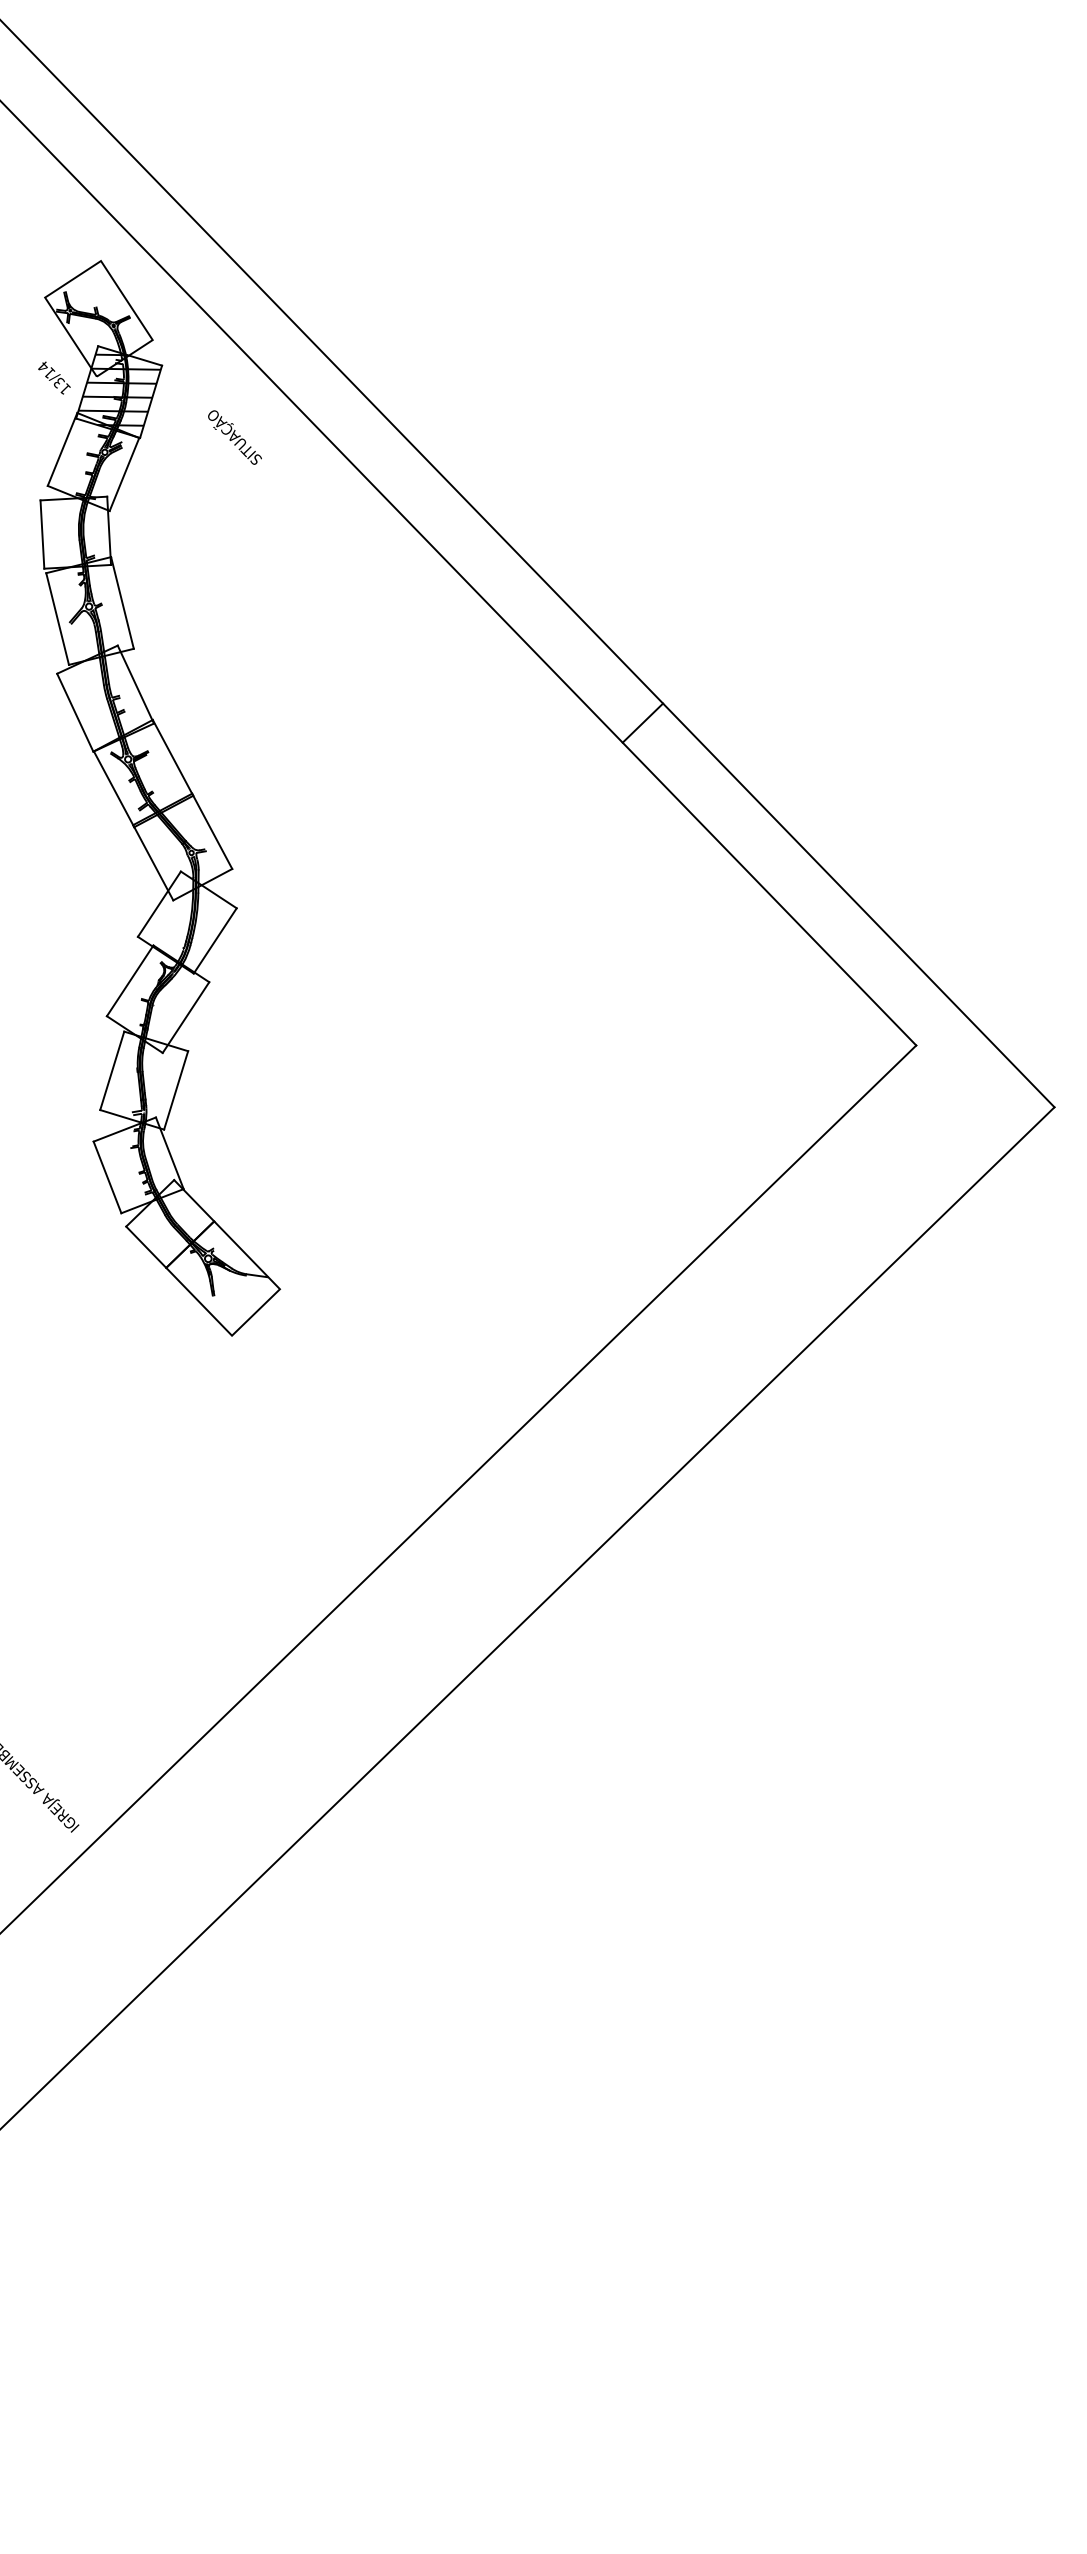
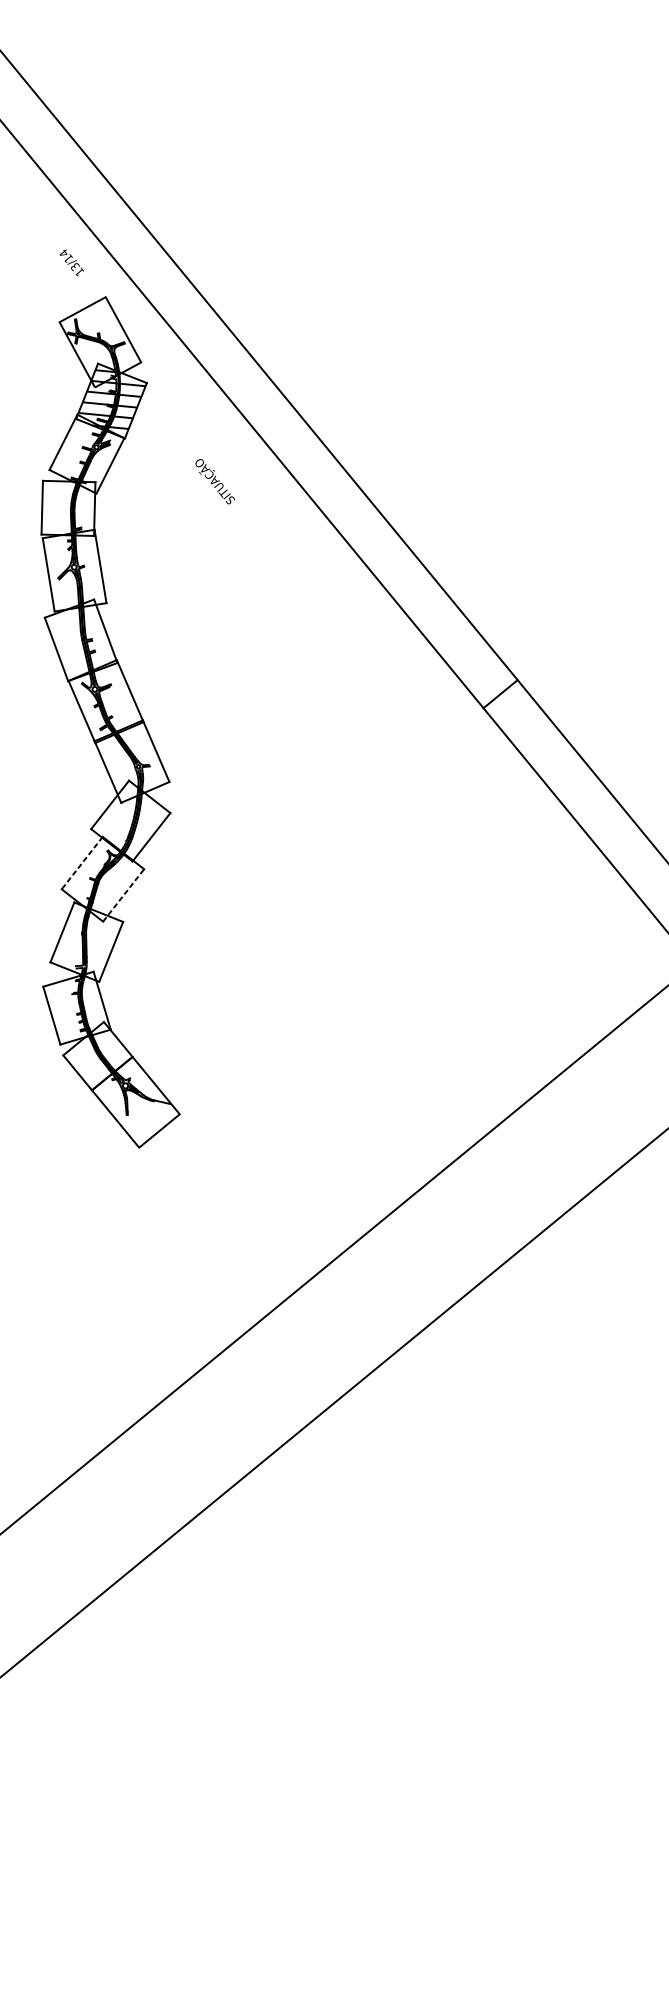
text: (54, 377) -> (71, 262), moved
text: (234, 437) -> (214, 481), moved
line: (129, 981) -> (81, 863), solid -> dashed
line: (186, 1017) -> (124, 895), solid -> dashed

